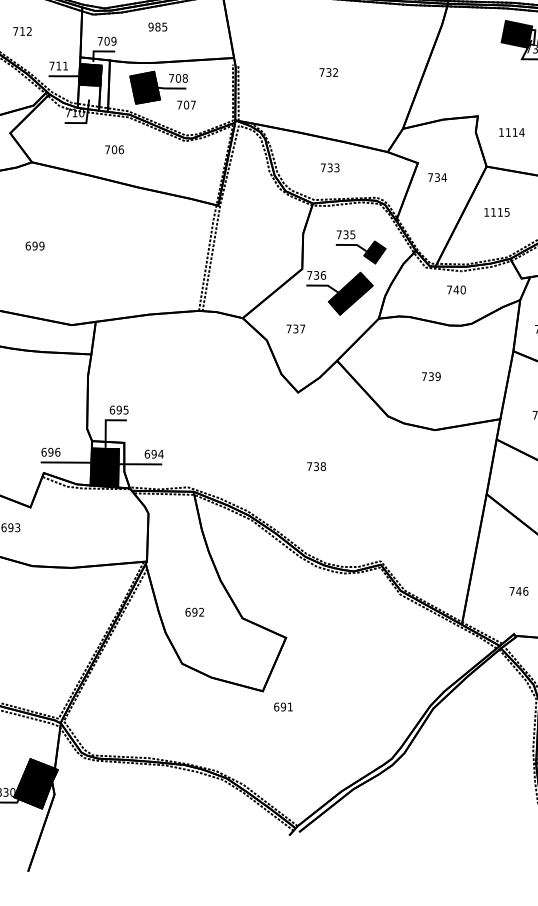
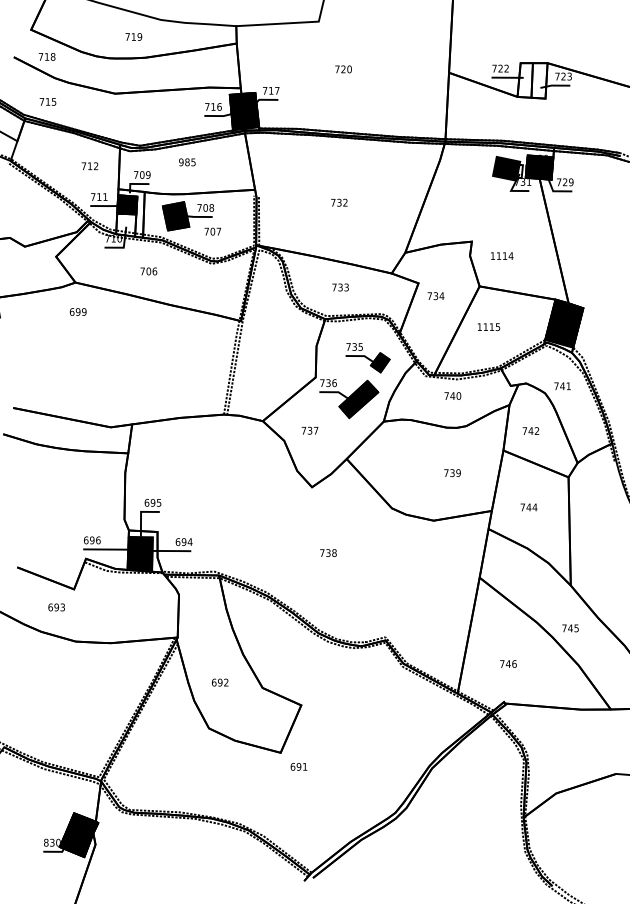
text: (21, 31) -> (89, 166), moved
text: (34, 245) -> (77, 311), moved
text: (431, 375) -> (452, 472), moved

